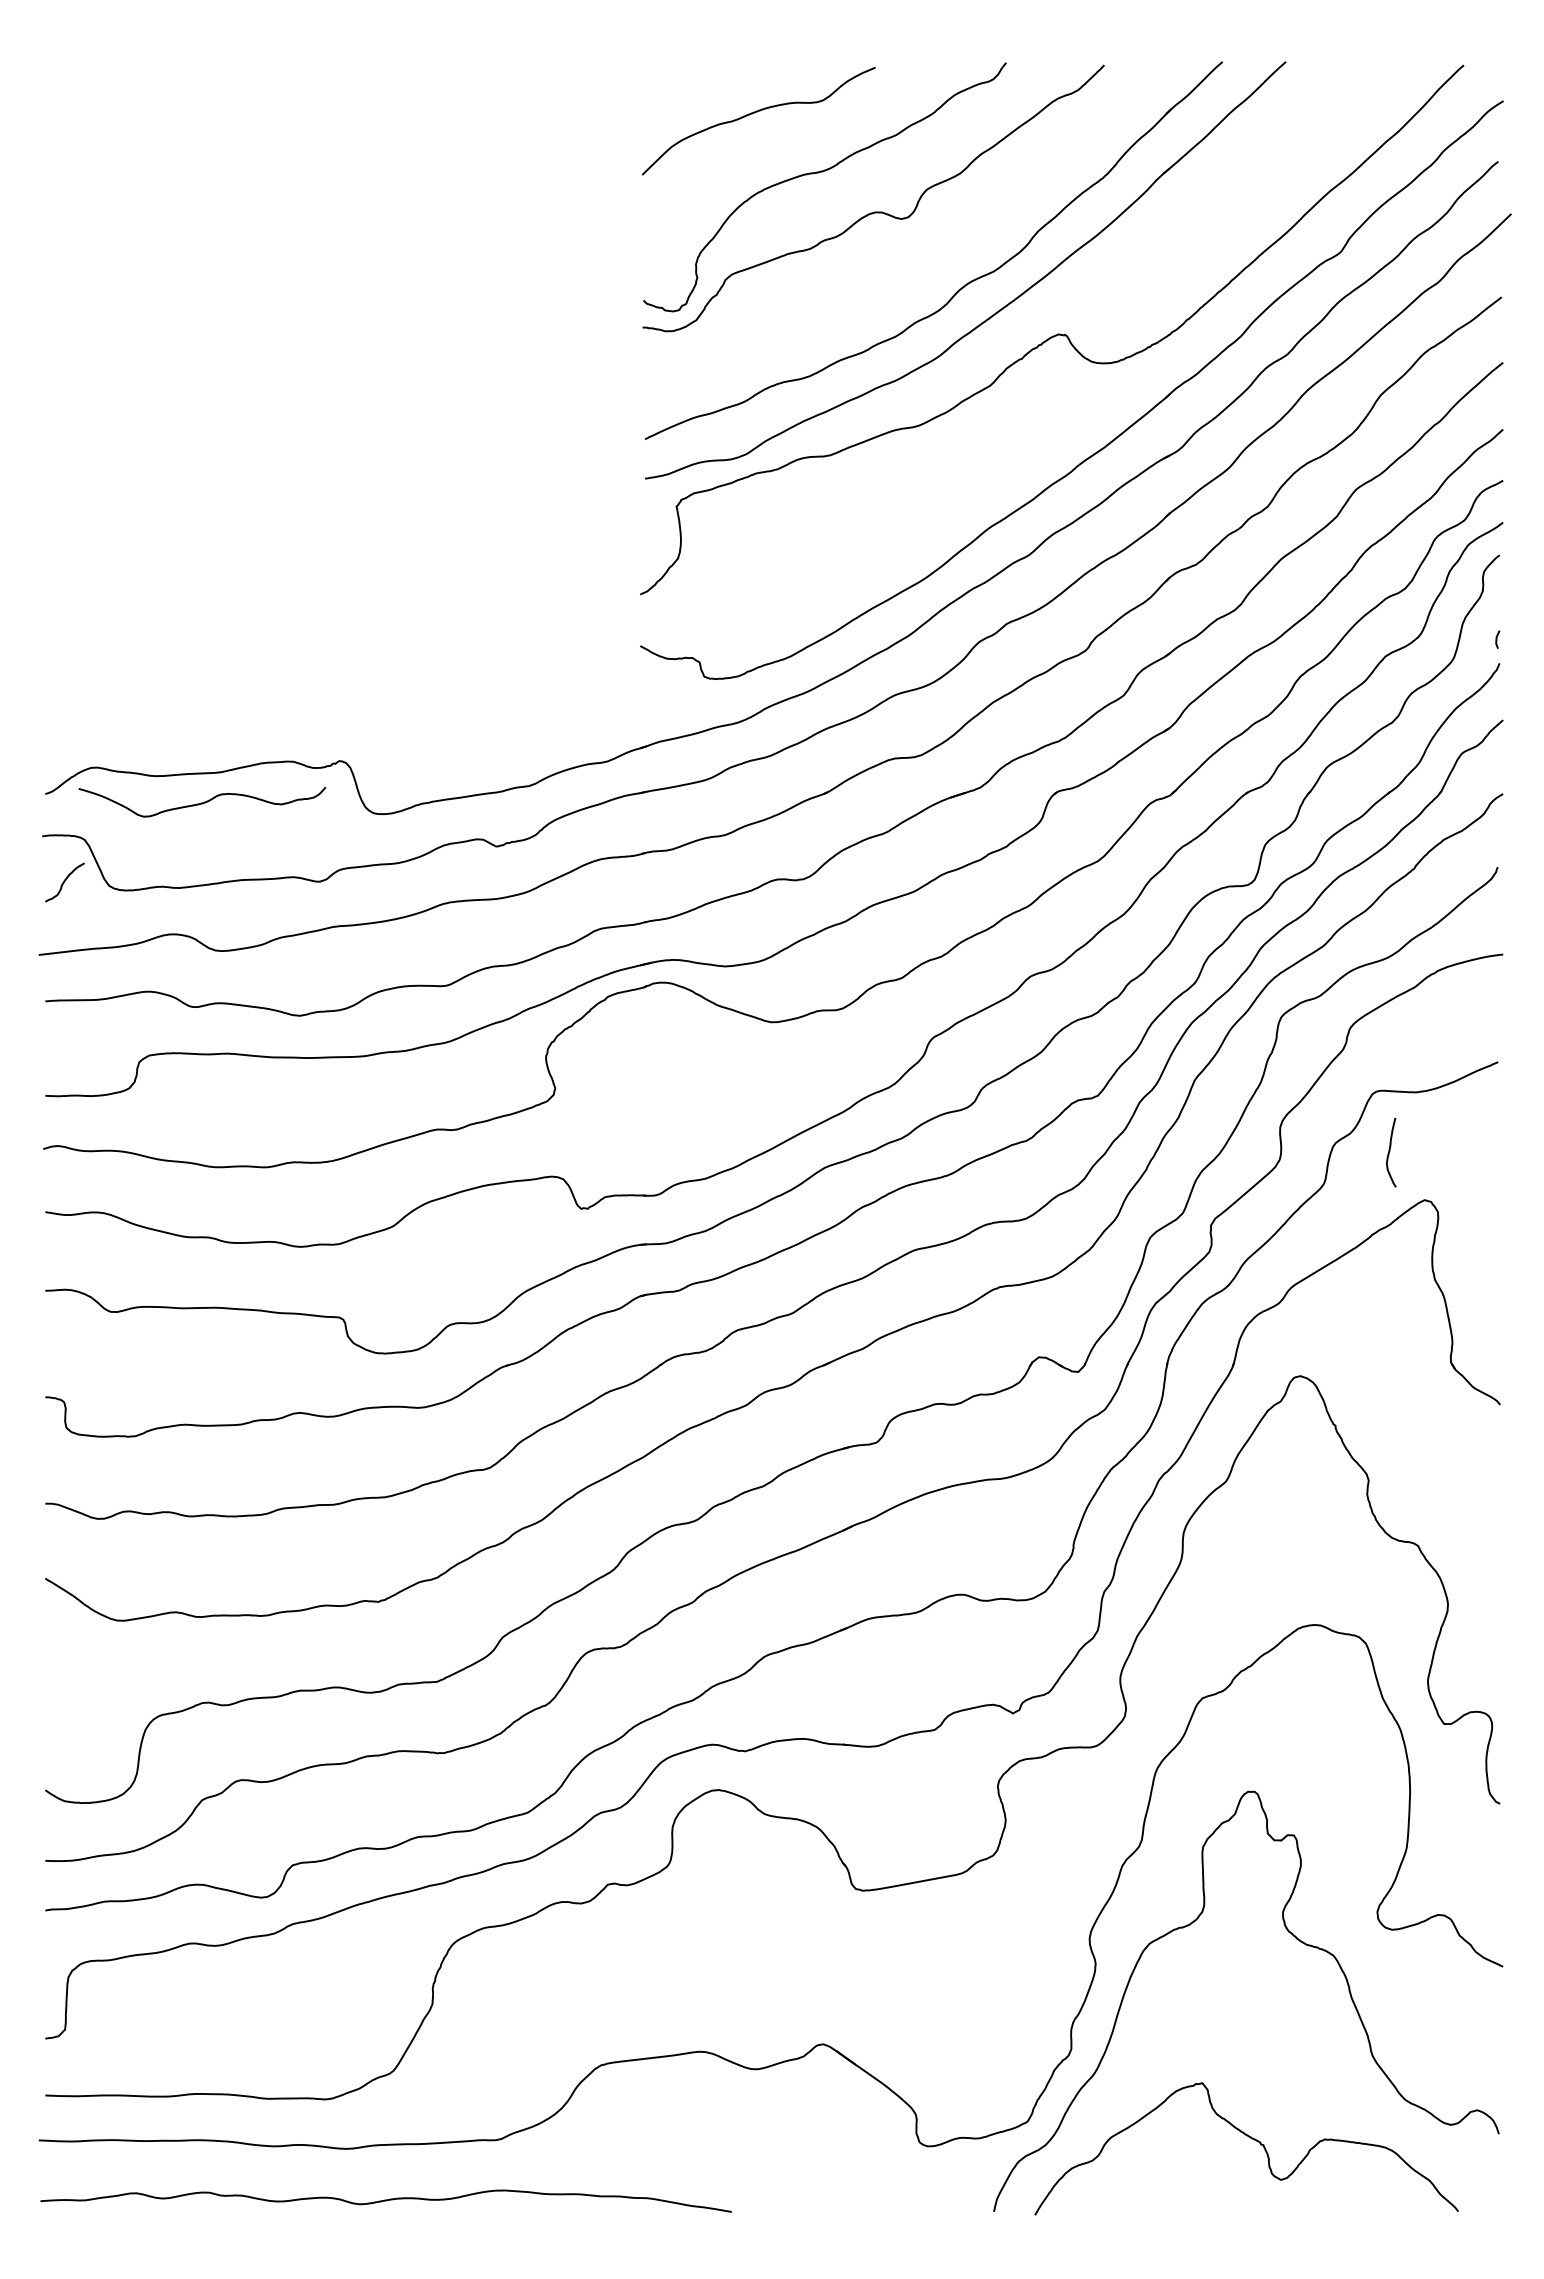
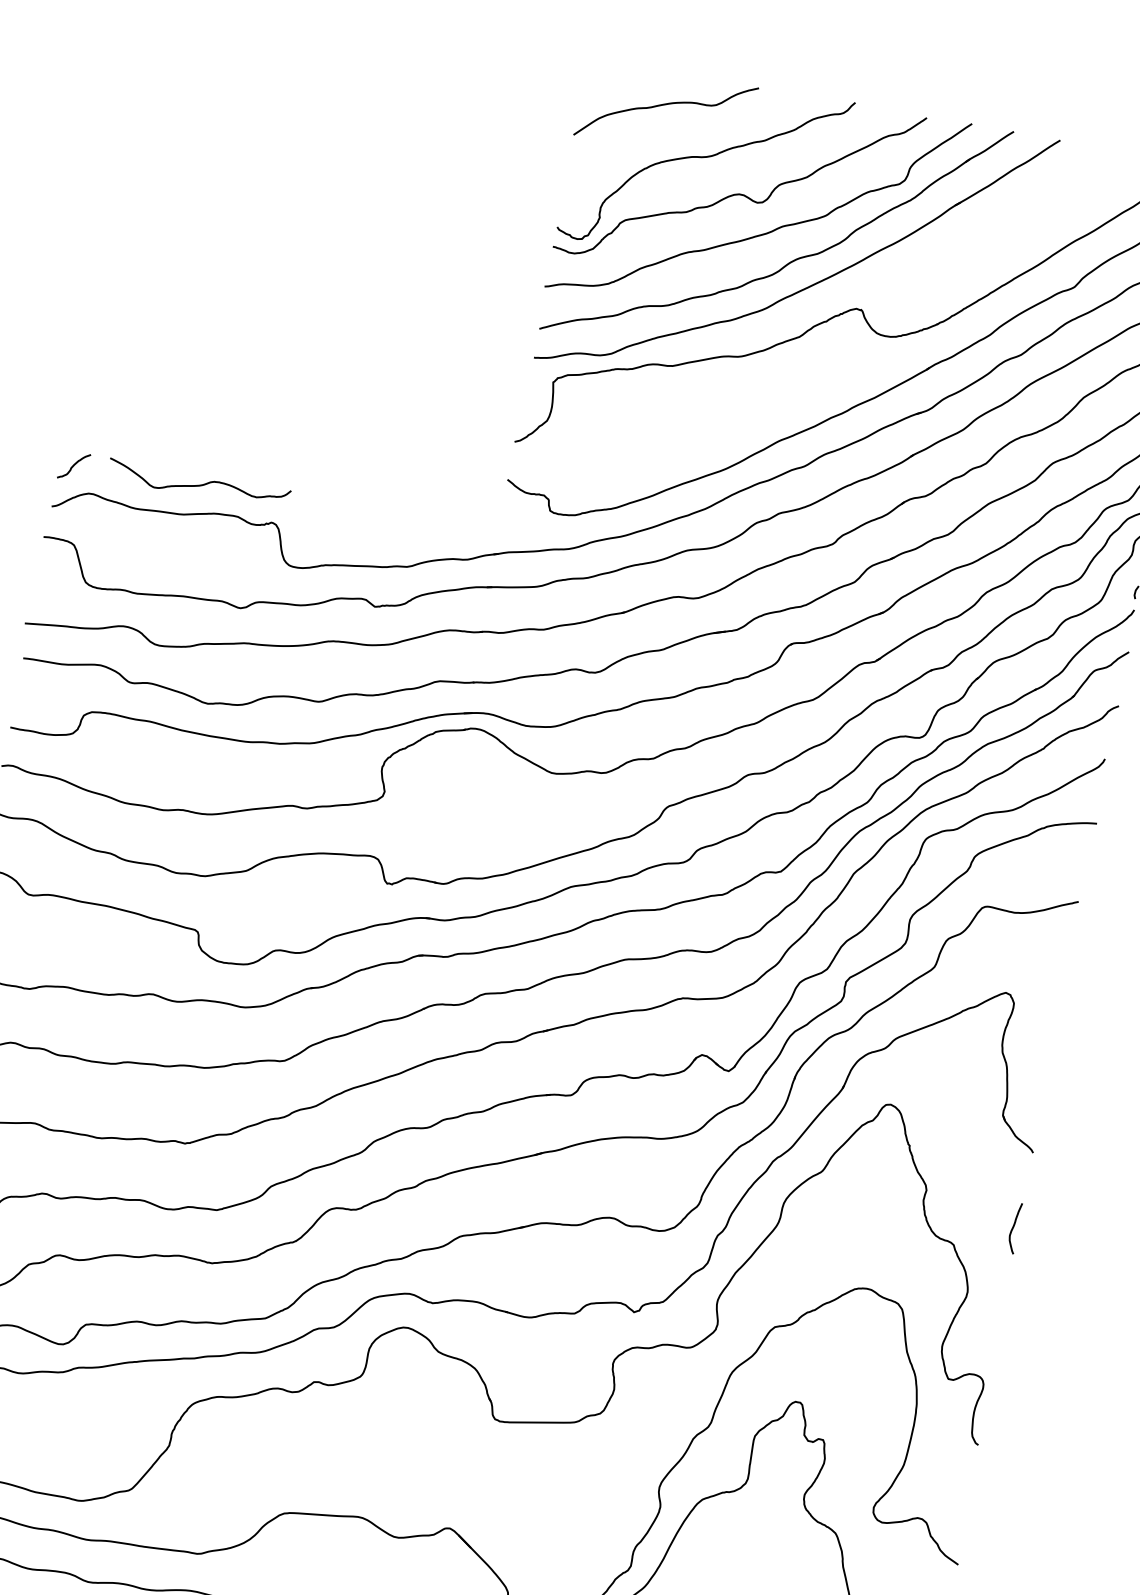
curve: (925, 253) -> (770, 231), added
curve: (202, 802) -> (198, 485), moved
curve: (64, 882) -> (73, 466), moved
curve: (1390, 1151) -> (1014, 1227), moved

